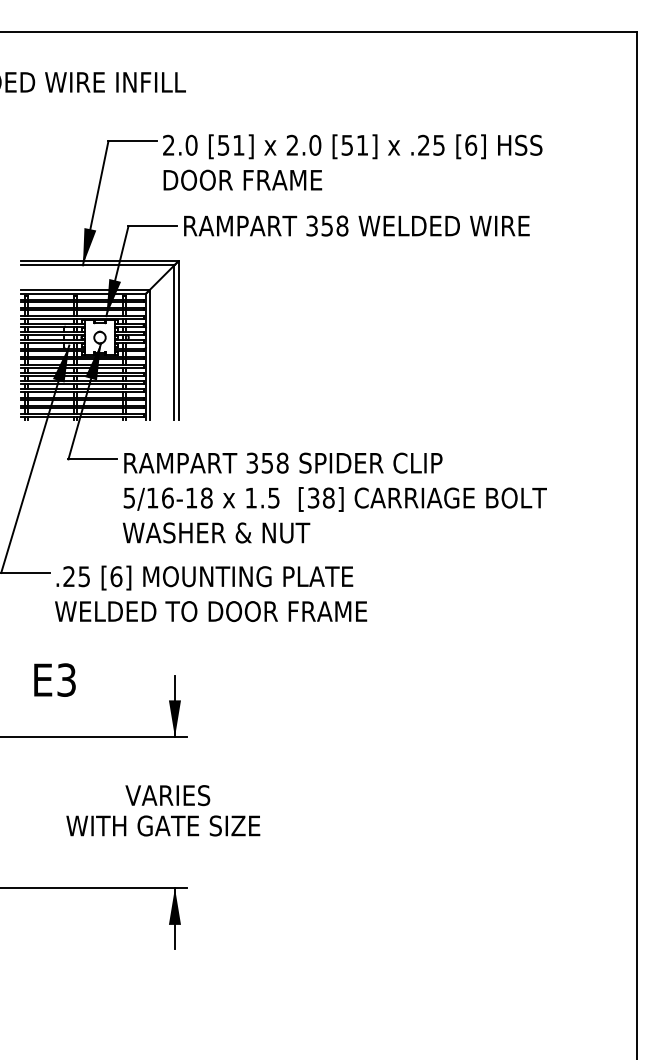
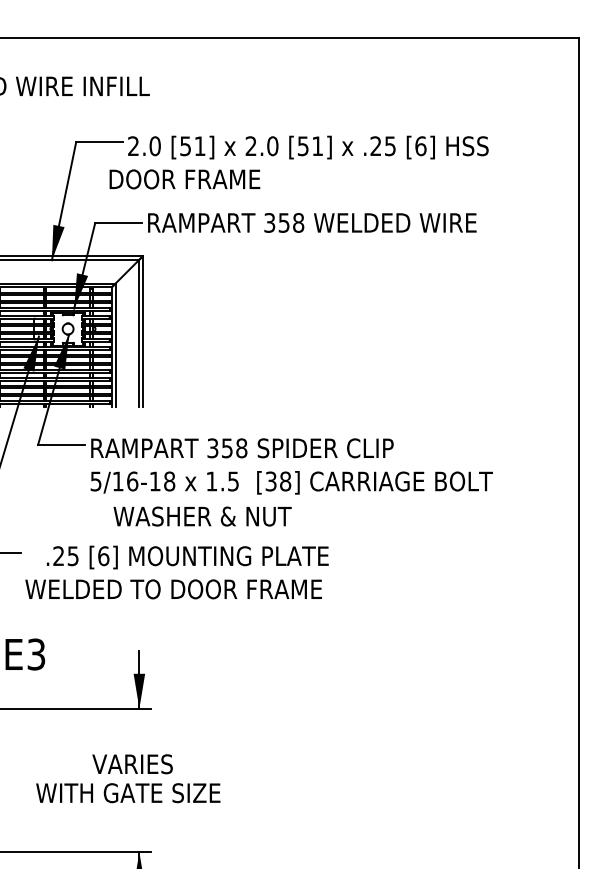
text: (242, 179) -> (184, 178), moved
text: (216, 532) -> (202, 516), moved
text: (204, 577) -> (187, 556), moved

